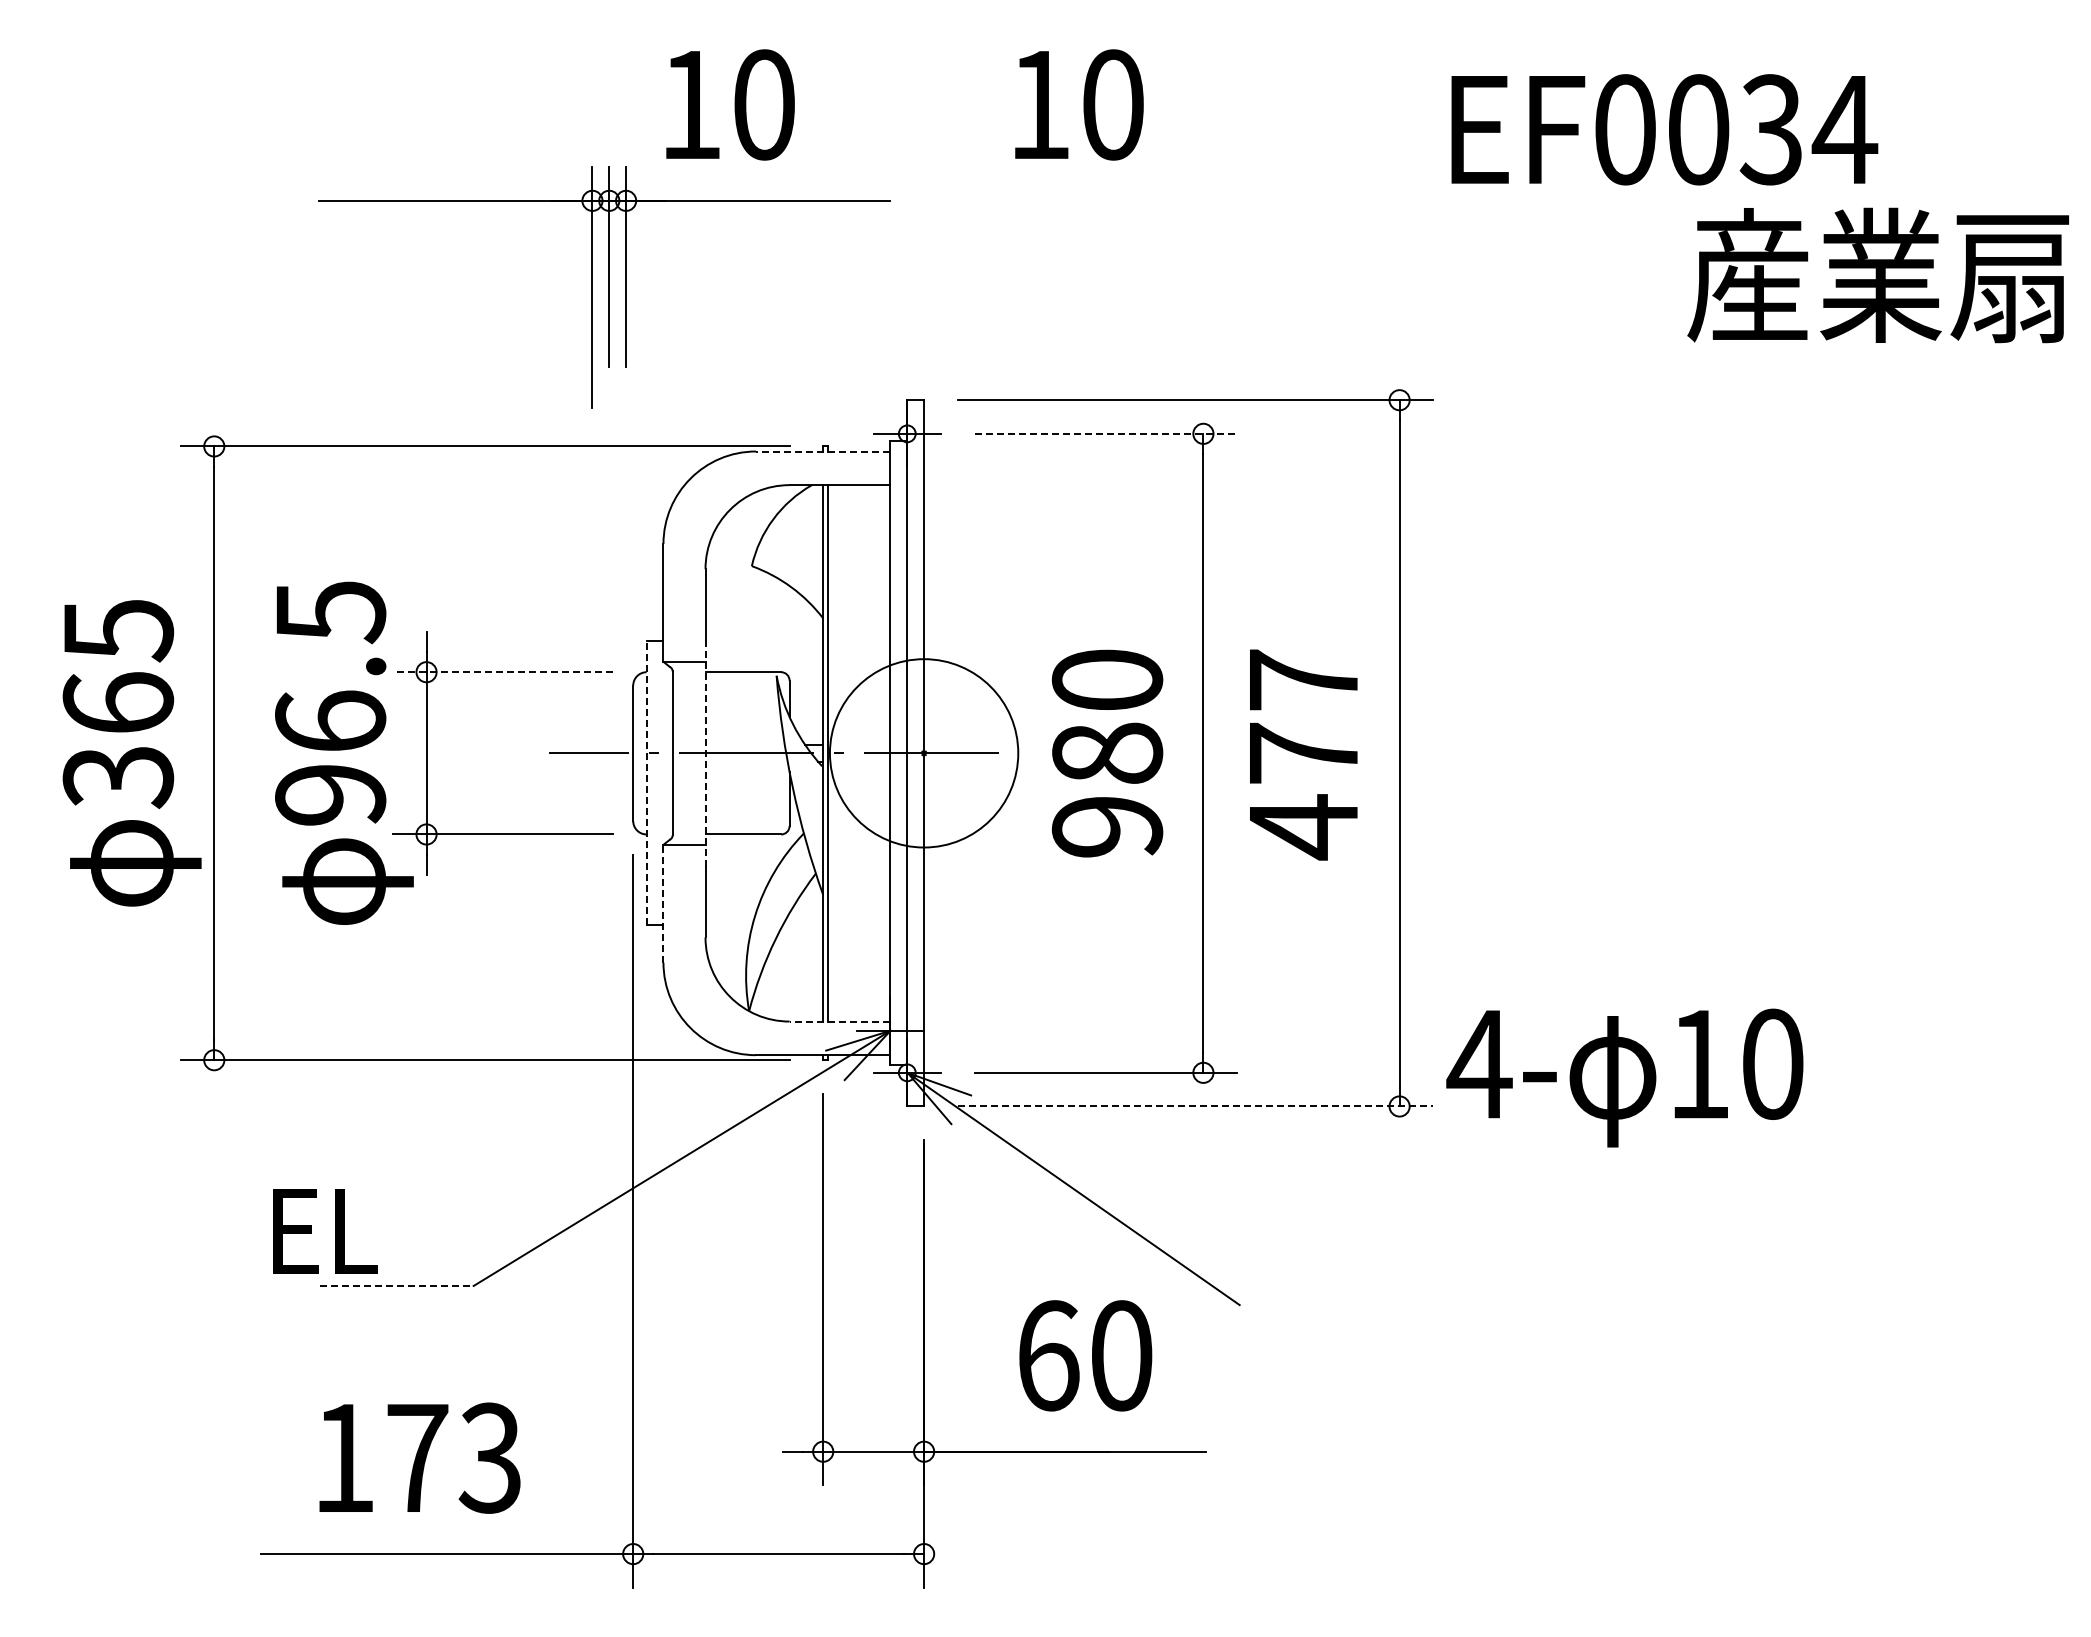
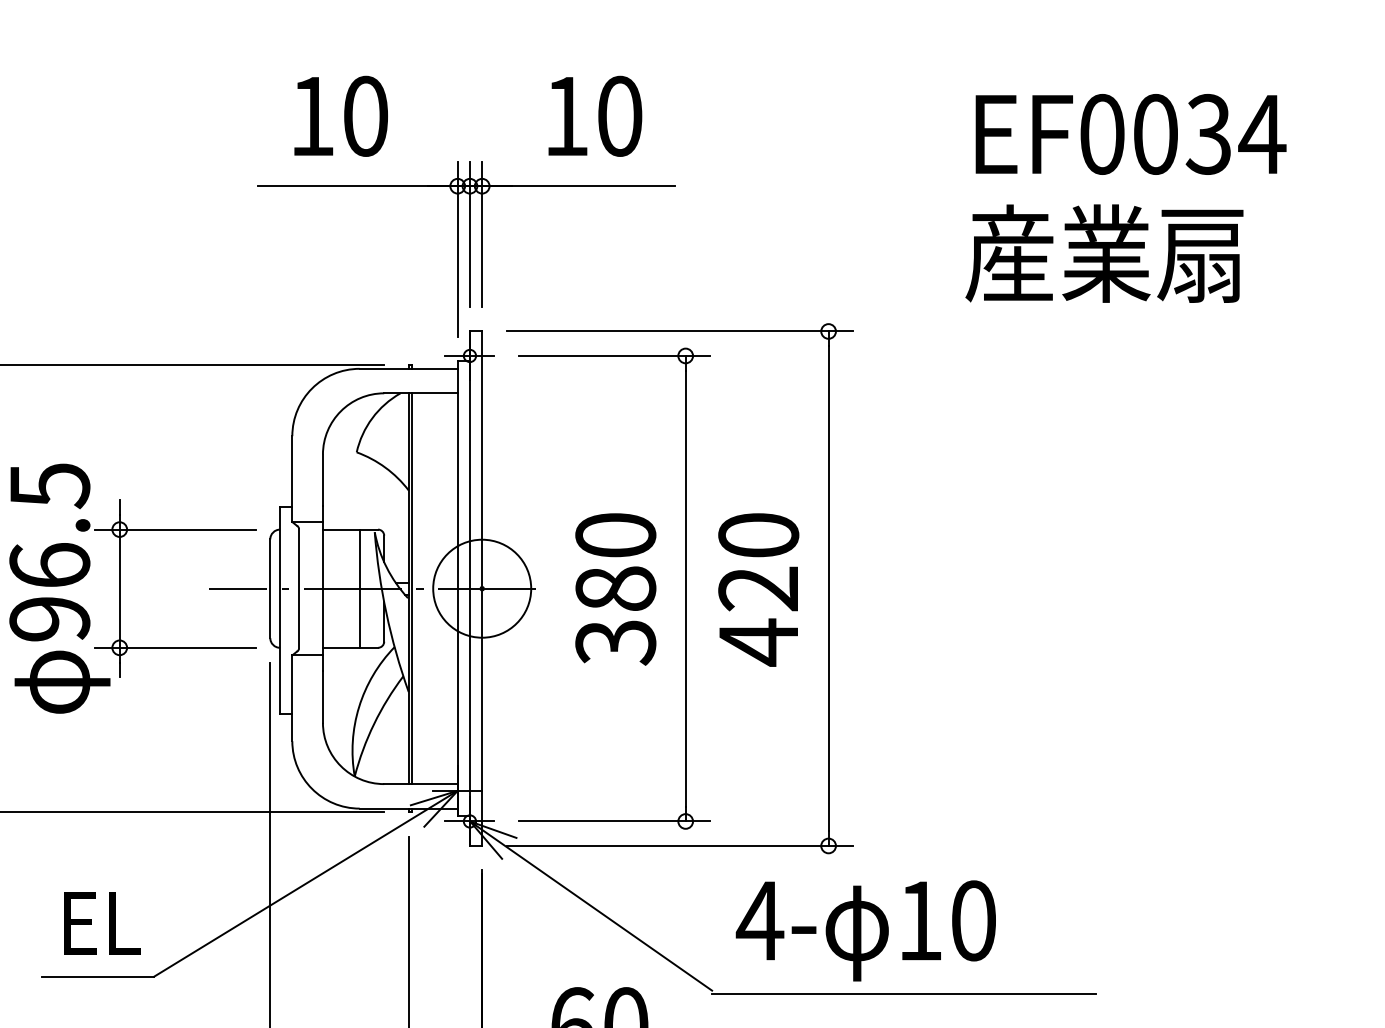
text: (1664, 129) -> (1130, 134), moved
text: (1877, 275) -> (1103, 253), moved
part: (604, 287) -> (466, 249), moved
line: (1106, 433) -> (615, 355), dashed -> solid
line: (822, 451) -> (408, 368), dashed -> solid
line: (502, 672) -> (175, 529), dashed -> solid
text: (1303, 716) -> (758, 561), 477 -> 420
line: (705, 753) -> (322, 588), dashed -> solid
line: (755, 753) -> (359, 588), added
circle: (923, 753) -> (481, 588), size x0.71
line: (646, 782) -> (279, 609), dashed -> solid
text: (1107, 828) -> (615, 643), 980 -> 380
line: (663, 903) -> (292, 698), dashed -> solid
line: (839, 1021) -> (420, 784), dashed -> solid
text: (1624, 1077) -> (865, 930), moved
line: (1195, 1106) -> (679, 845), dashed -> solid
text: (325, 1231) -> (102, 923), moved
line: (396, 1285) -> (97, 976), dashed -> solid
line: (1502, 1309) -> (903, 993), added

